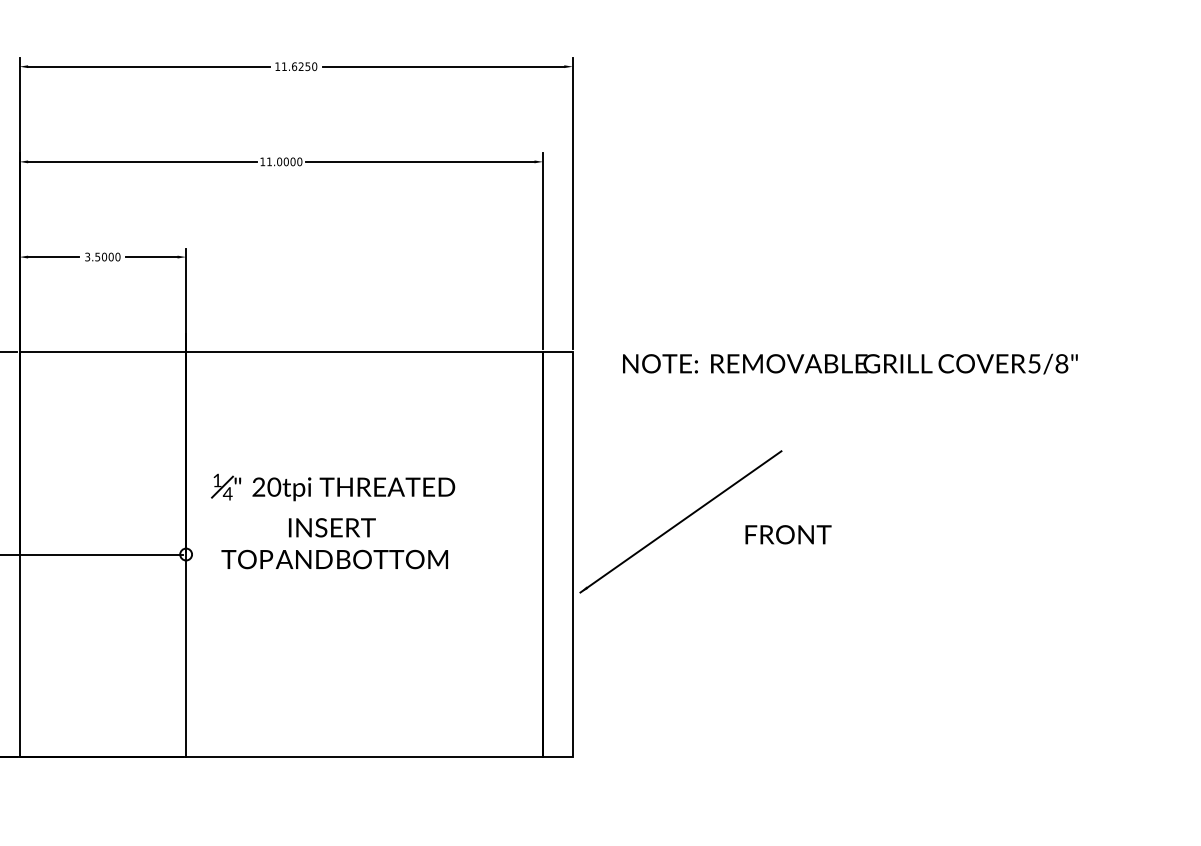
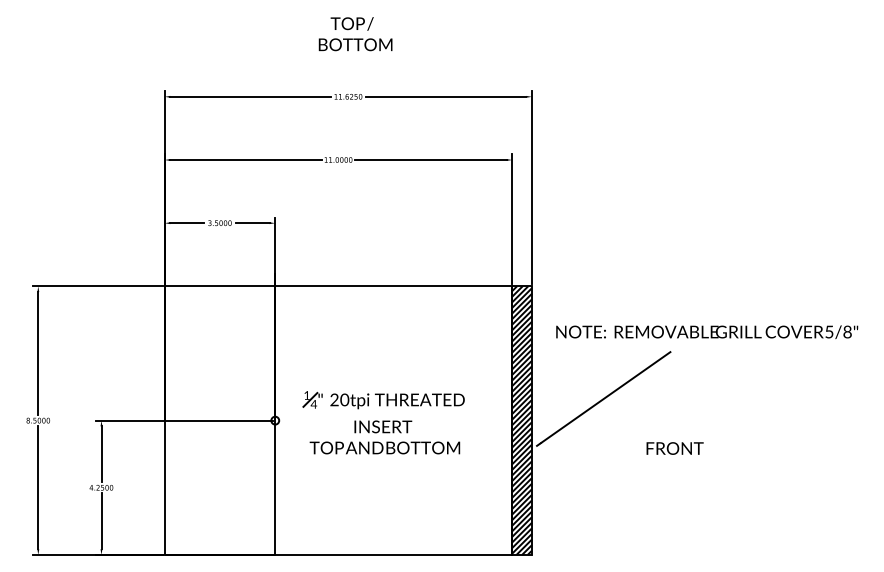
text: (850, 364) -> (707, 332), moved
part: (332, 521) -> (383, 422), moved
text: (787, 534) -> (674, 448), moved
hatch: (557, 554) -> (521, 420), added

